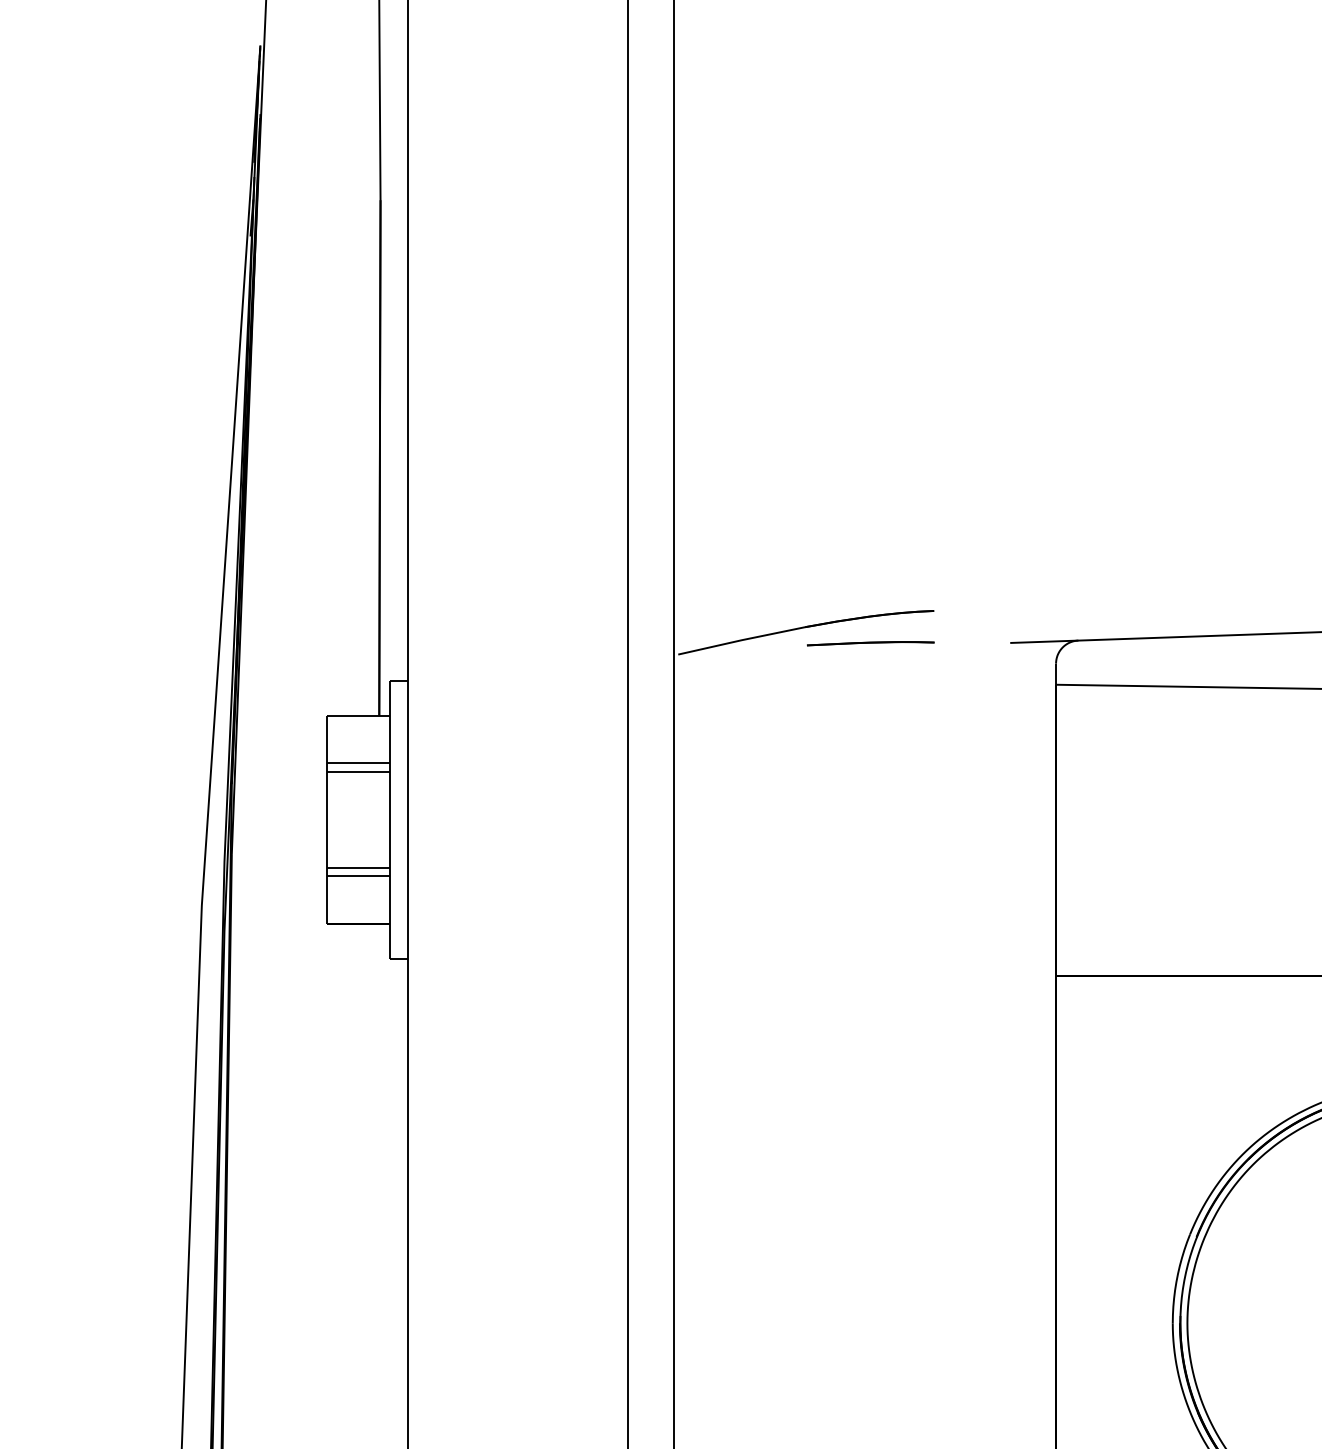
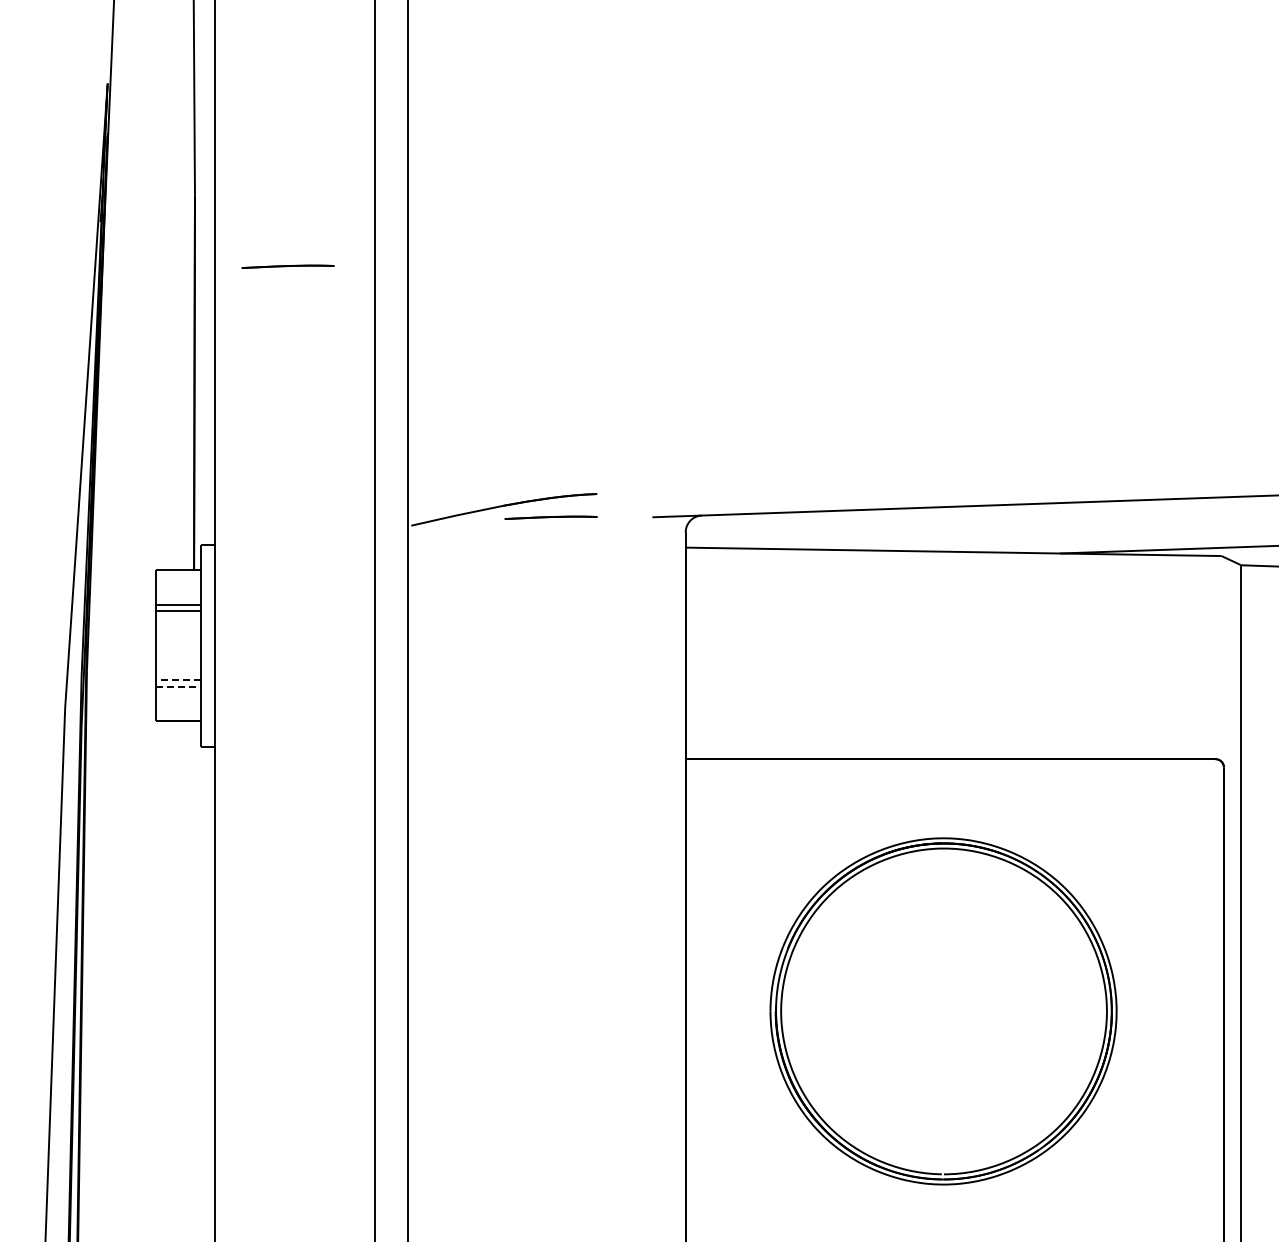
line: (507, 297) -> (287, 266), added
line: (357, 867) -> (178, 680), solid -> dashed
line: (357, 875) -> (178, 686), solid -> dashed

